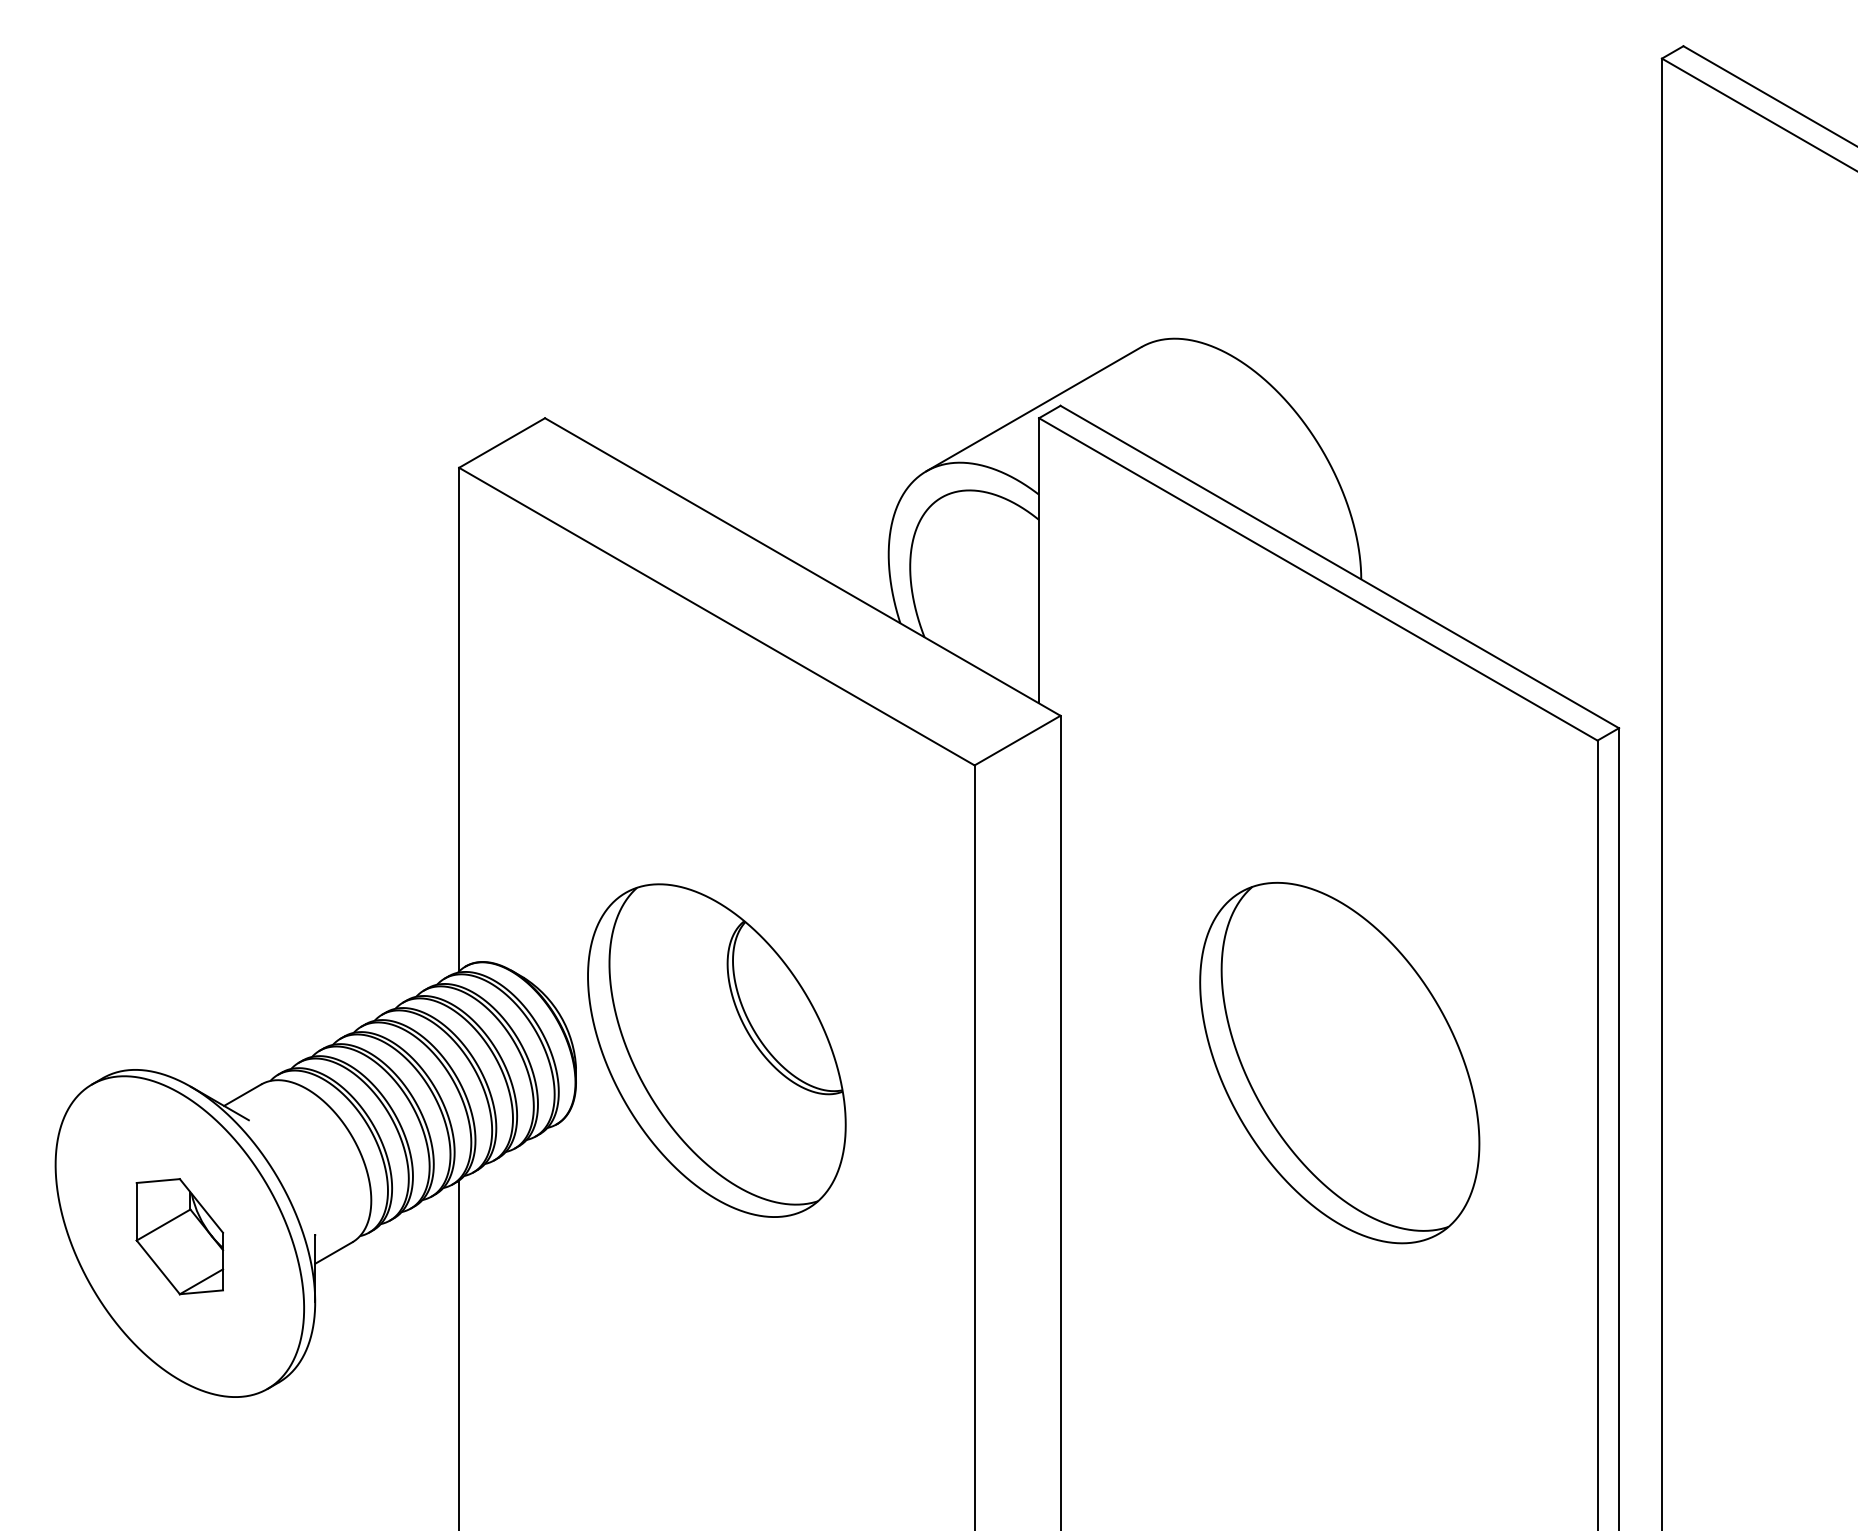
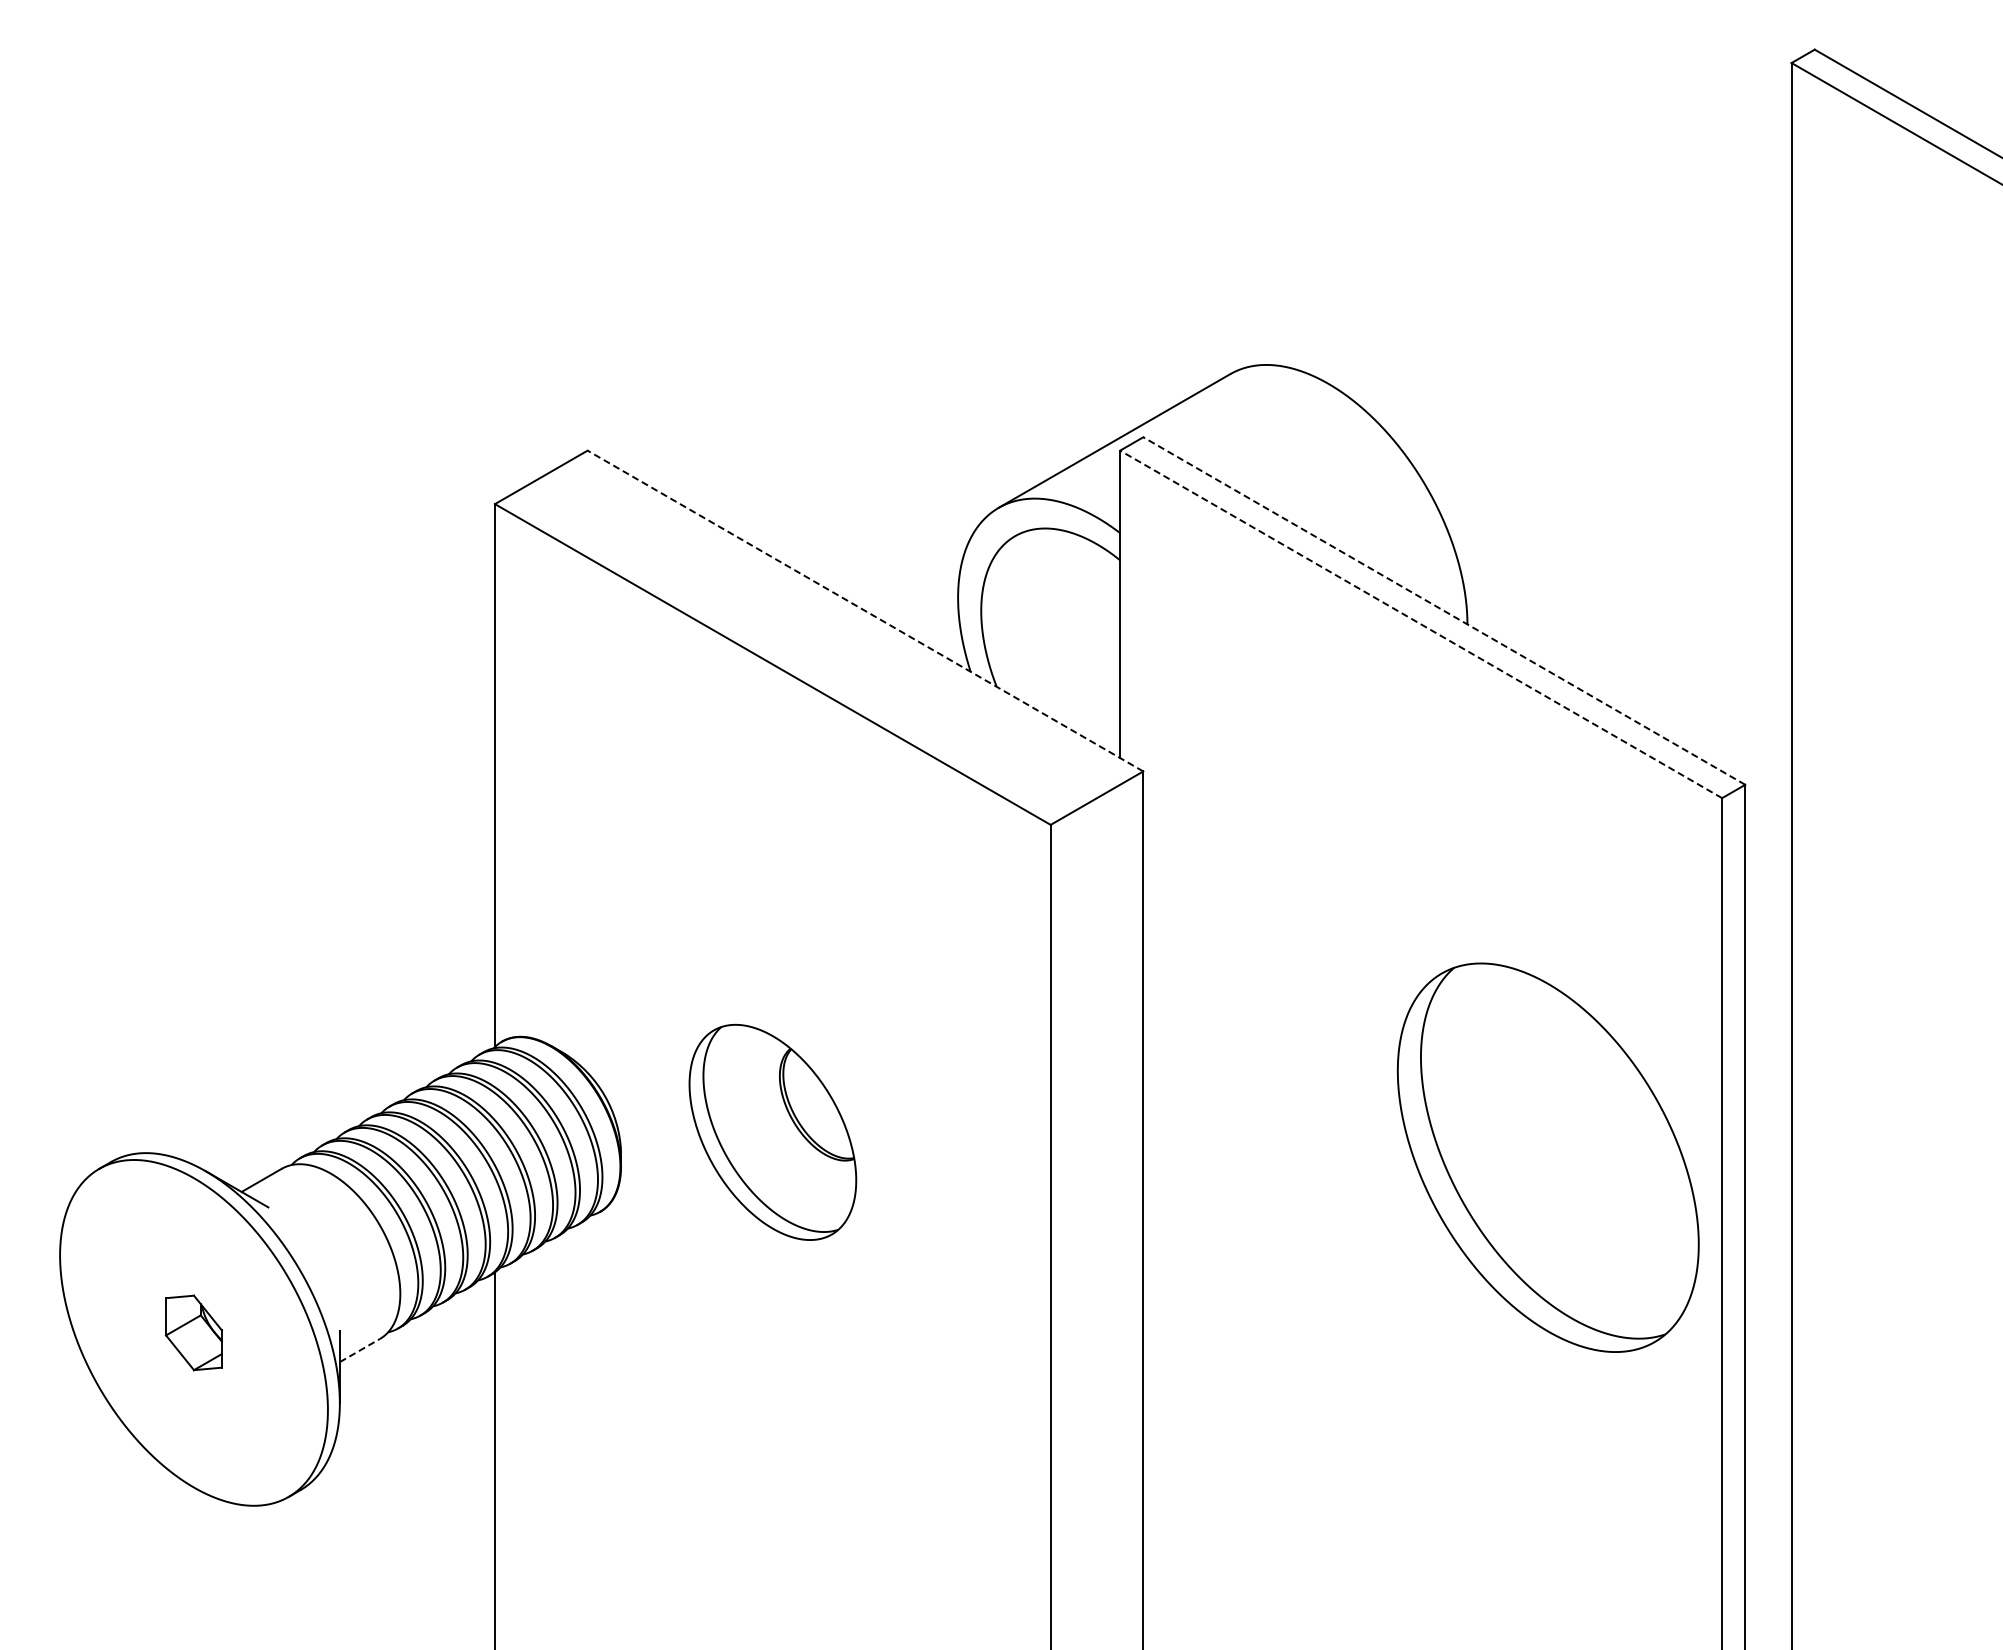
line: (802, 567) -> (865, 611), solid -> dashed
line: (1339, 567) -> (1444, 611), solid -> dashed
line: (1318, 579) -> (1421, 624), solid -> dashed
part: (716, 1050) -> (772, 1132), size x0.6
part: (1339, 1062) -> (1547, 1157), moved
part: (179, 1236) -> (193, 1332), size x0.6
line: (334, 1253) -> (360, 1350), solid -> dashed

